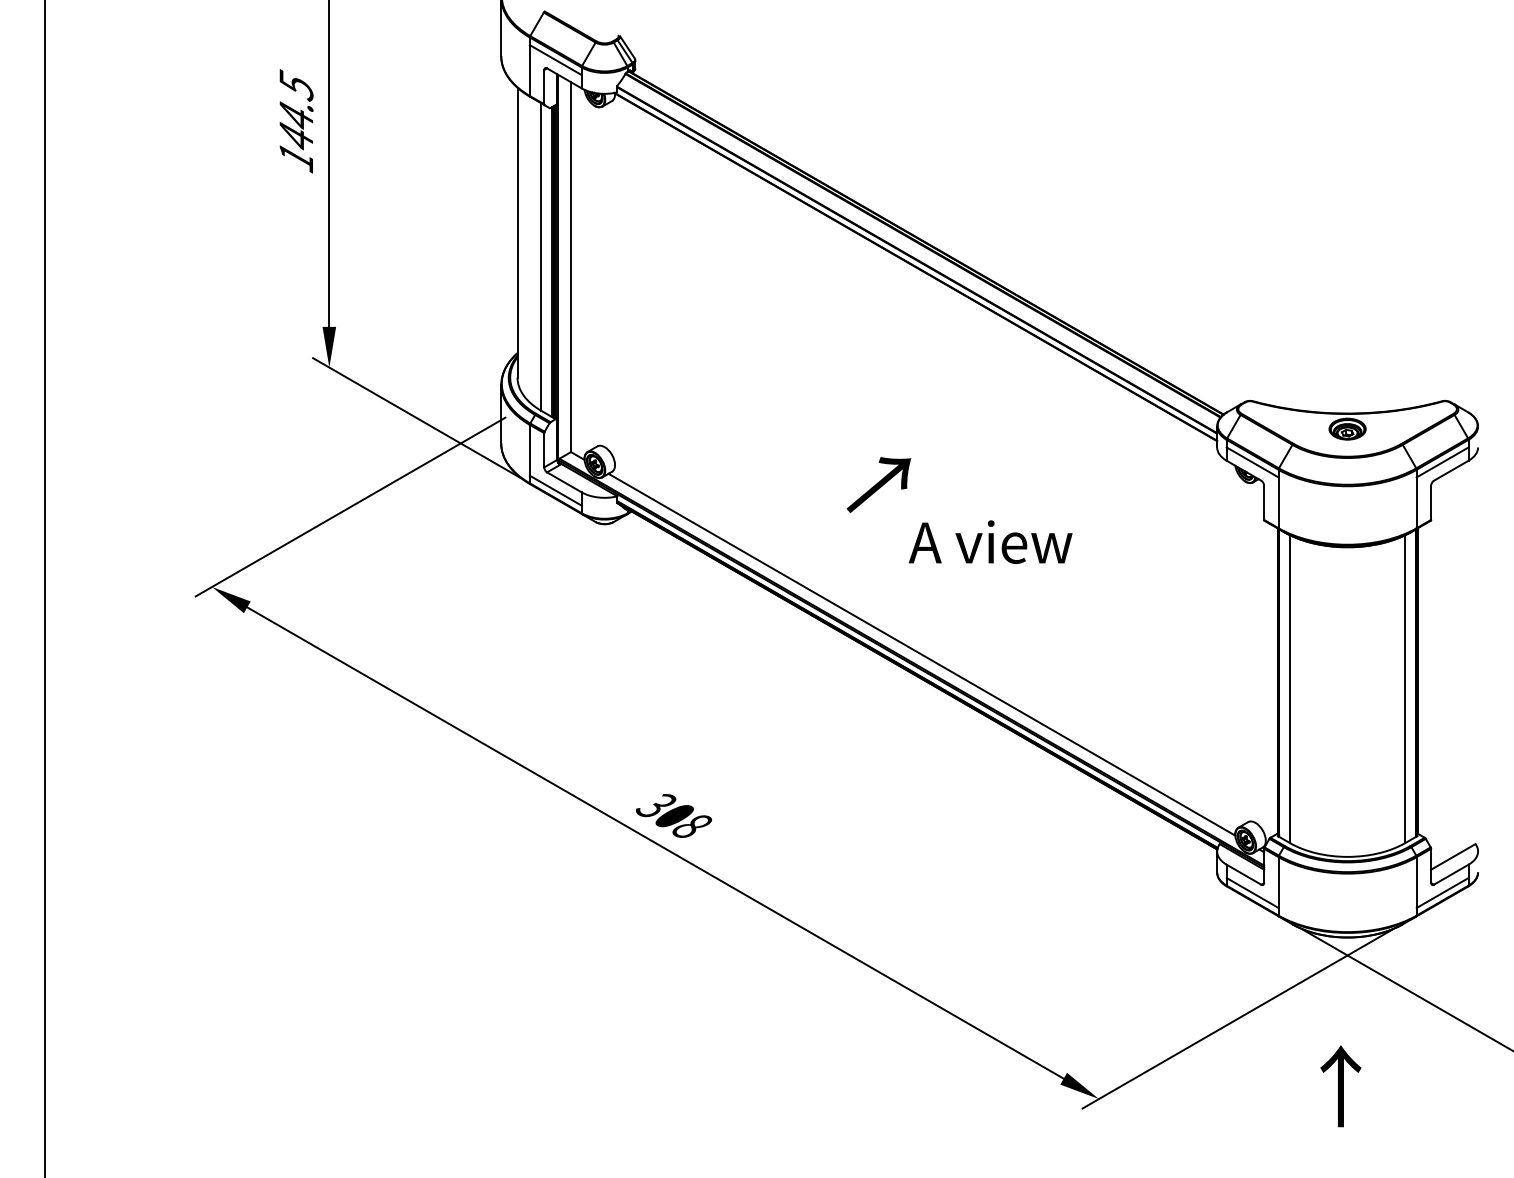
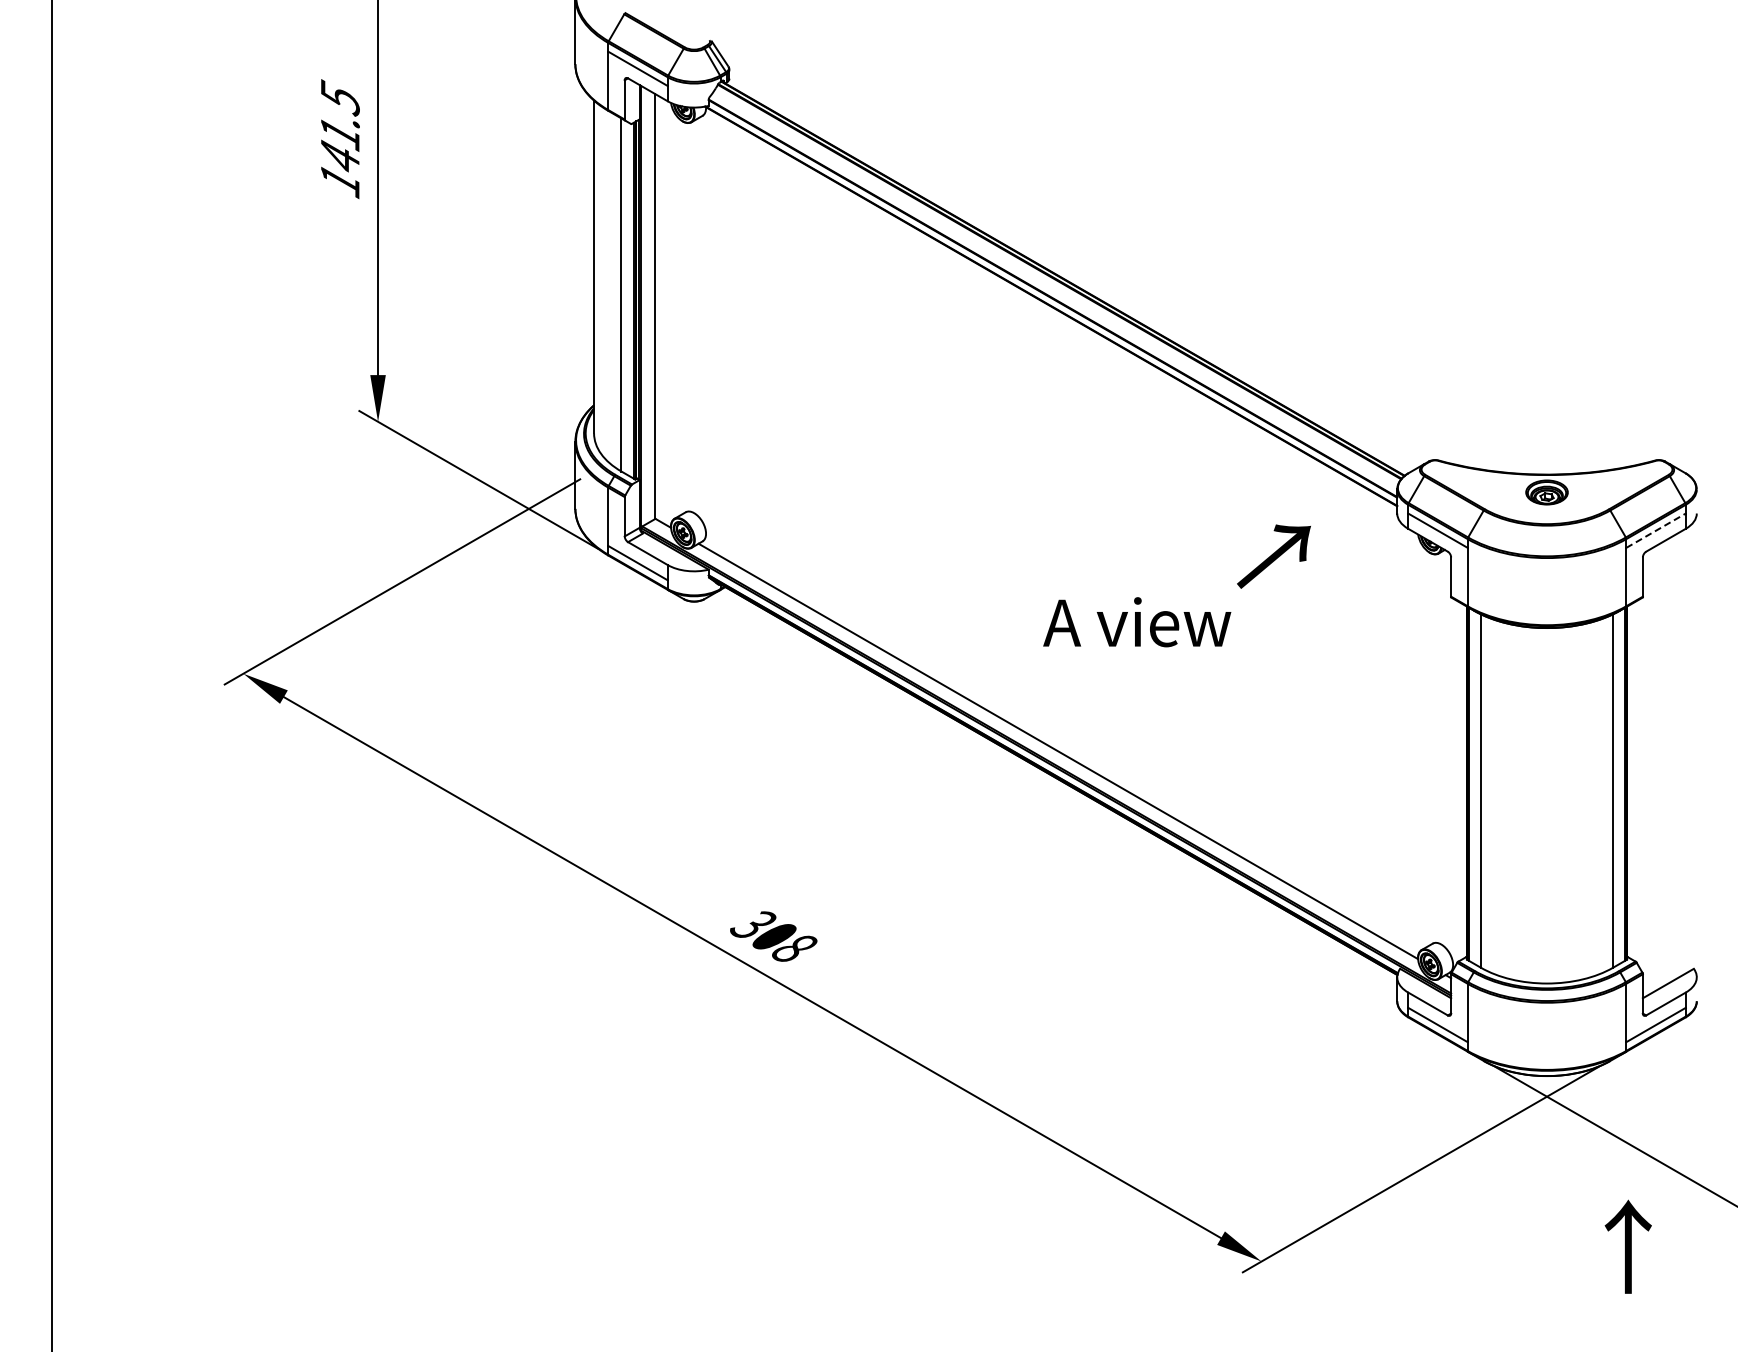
text: (296, 116) -> (340, 133), 144.5 -> 141.5
line: (1442, 462) -> (1656, 530), solid -> dashed
text: (878, 484) -> (1273, 556), moved
text: (1340, 1085) -> (1627, 1246), moved

